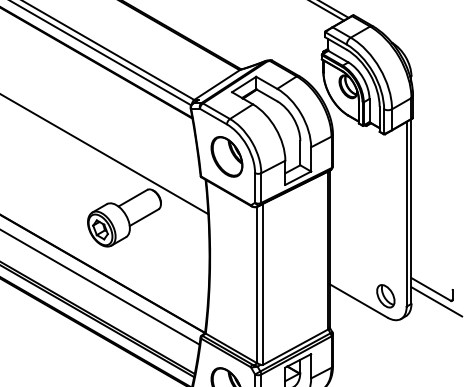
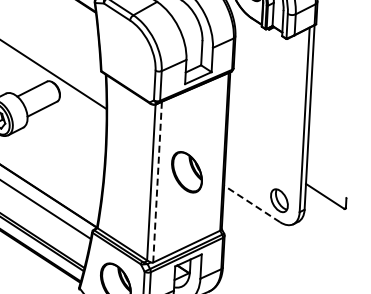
part: (226, 156) -> (186, 171), moved
line: (263, 284) -> (157, 182), solid -> dashed
line: (358, 300) -> (251, 203), solid -> dashed
line: (436, 301) -> (329, 208), removed

